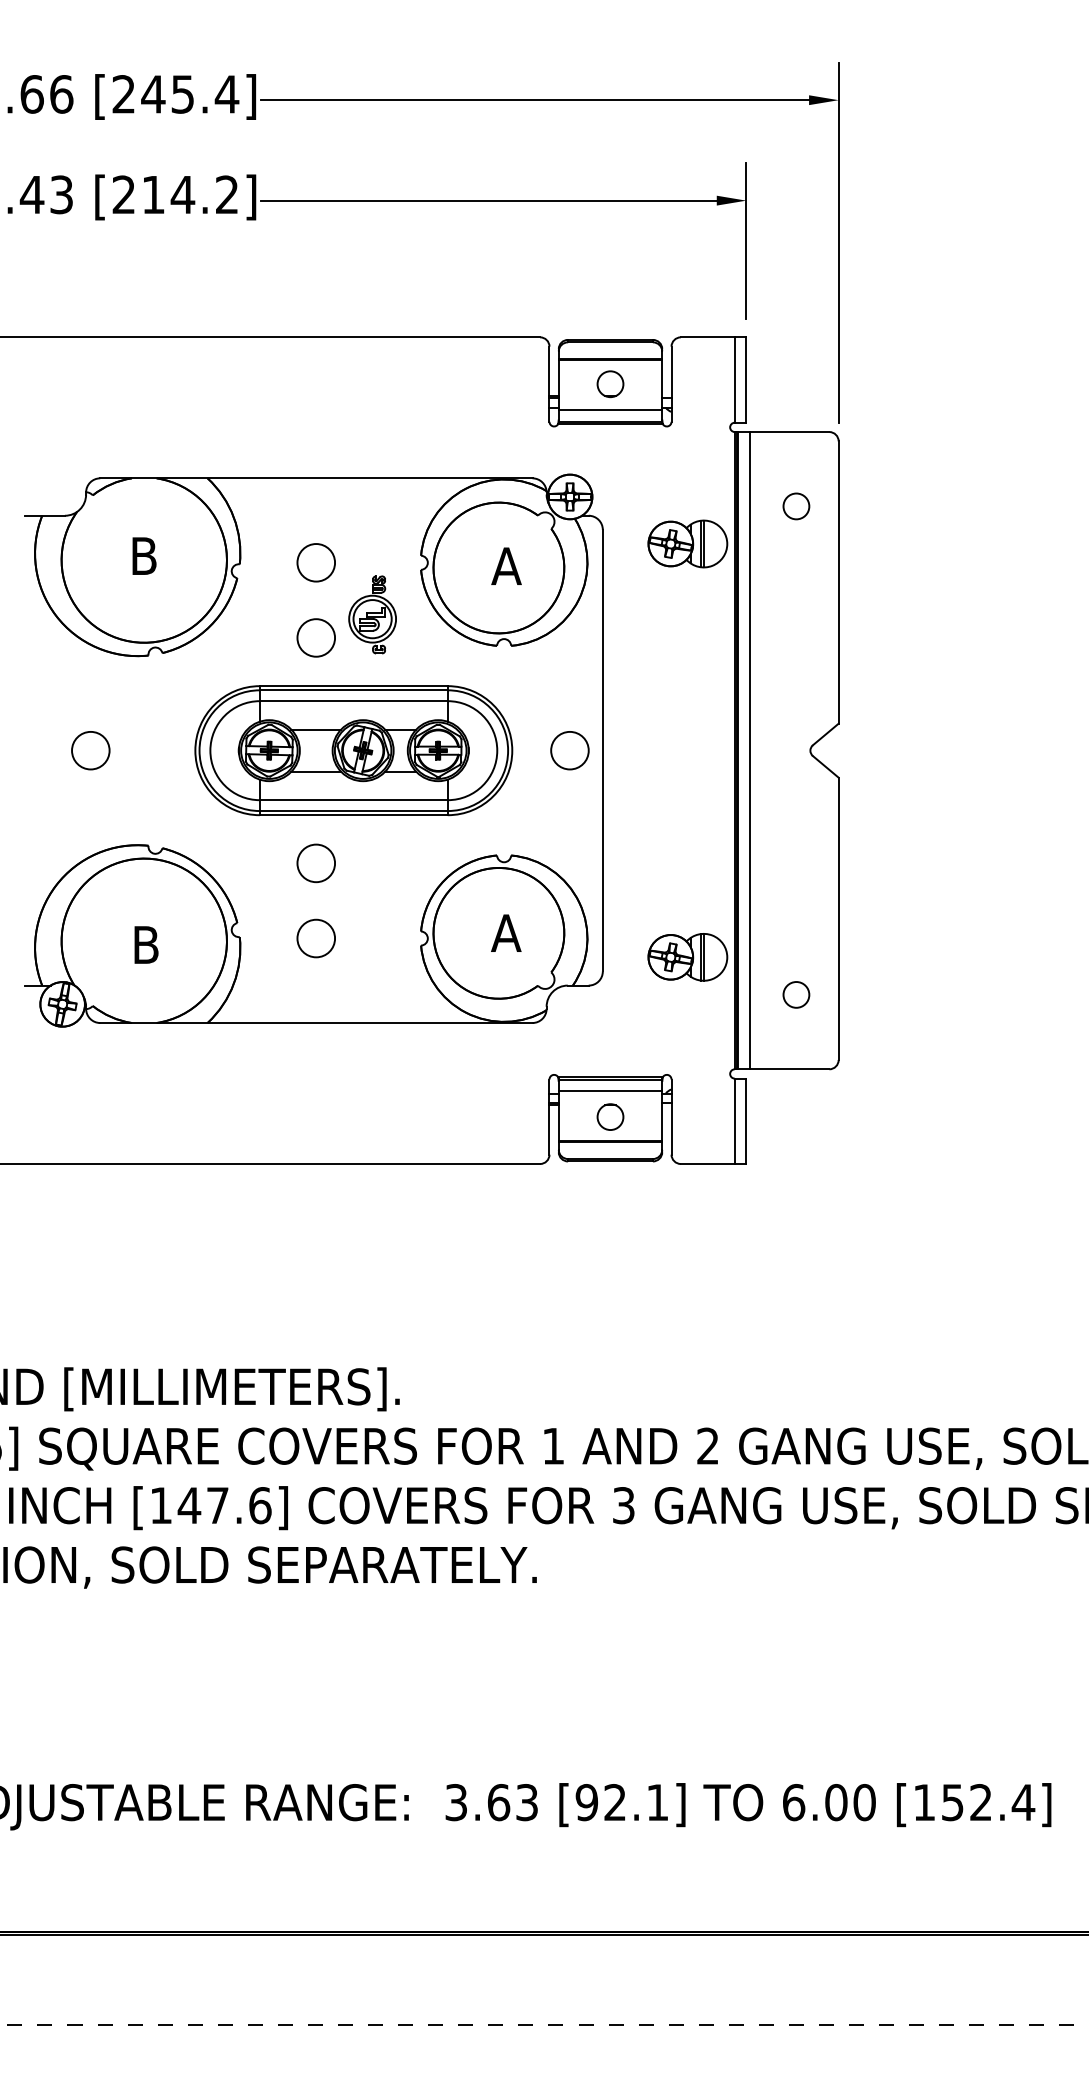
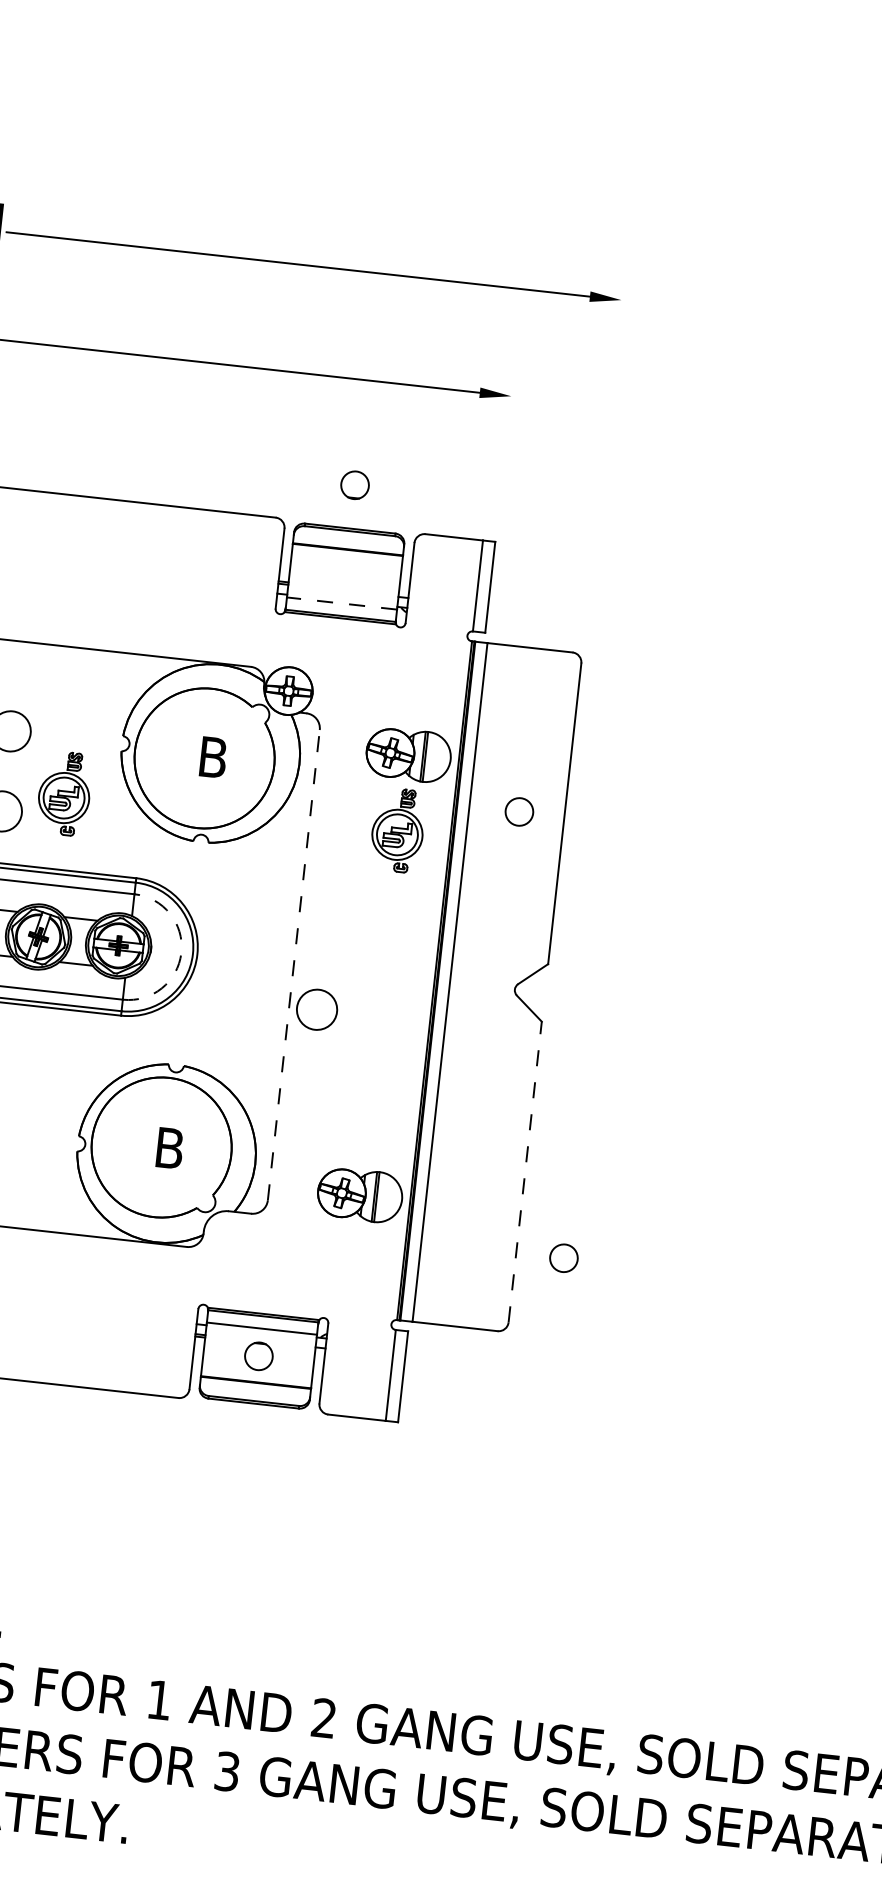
line: (746, 240) -> (506, 438), removed
line: (838, 242) -> (604, 451), removed
part: (610, 384) -> (355, 485), moved
line: (610, 410) -> (341, 603), solid -> dashed
circle: (796, 506) -> (519, 812), moved
text: (506, 565) -> (212, 756), A -> B
part: (685, 614) -> (397, 829), added
arc: (497, 750) -> (181, 952), solid -> dashed
circle: (569, 750) -> (316, 1009), moved
line: (602, 750) -> (293, 964), solid -> dashed
line: (838, 918) -> (525, 1171), solid -> dashed
text: (506, 932) -> (169, 1147), A -> B
circle: (796, 994) -> (564, 1257), moved

